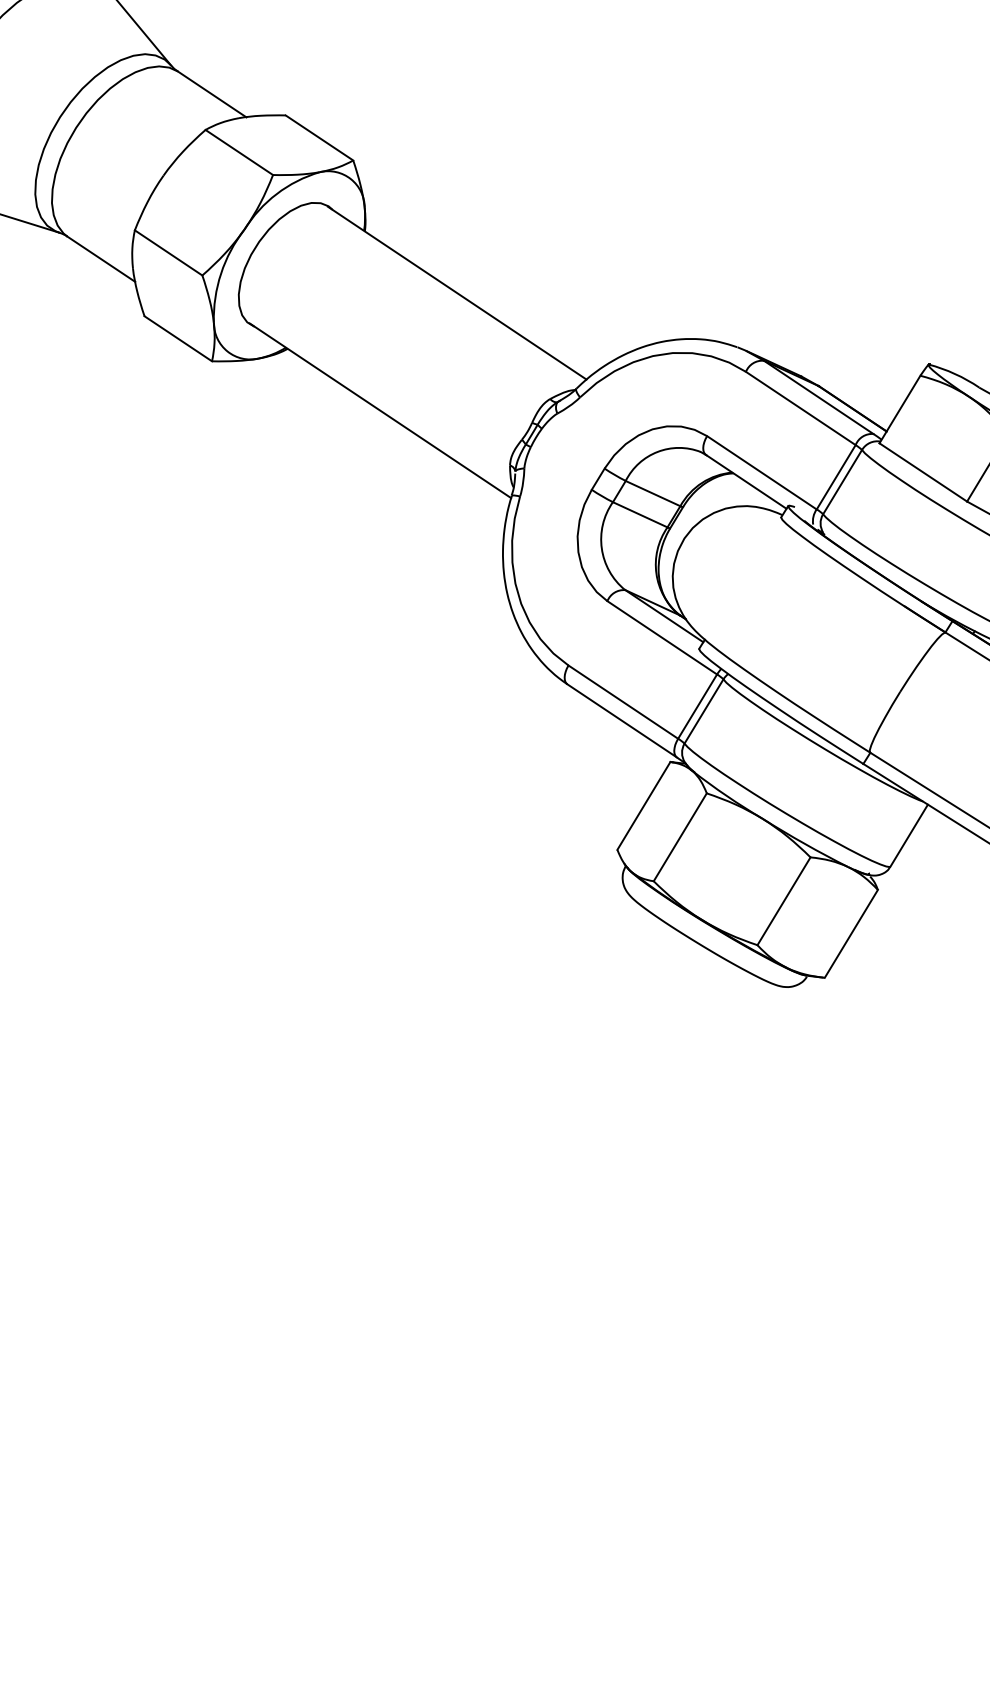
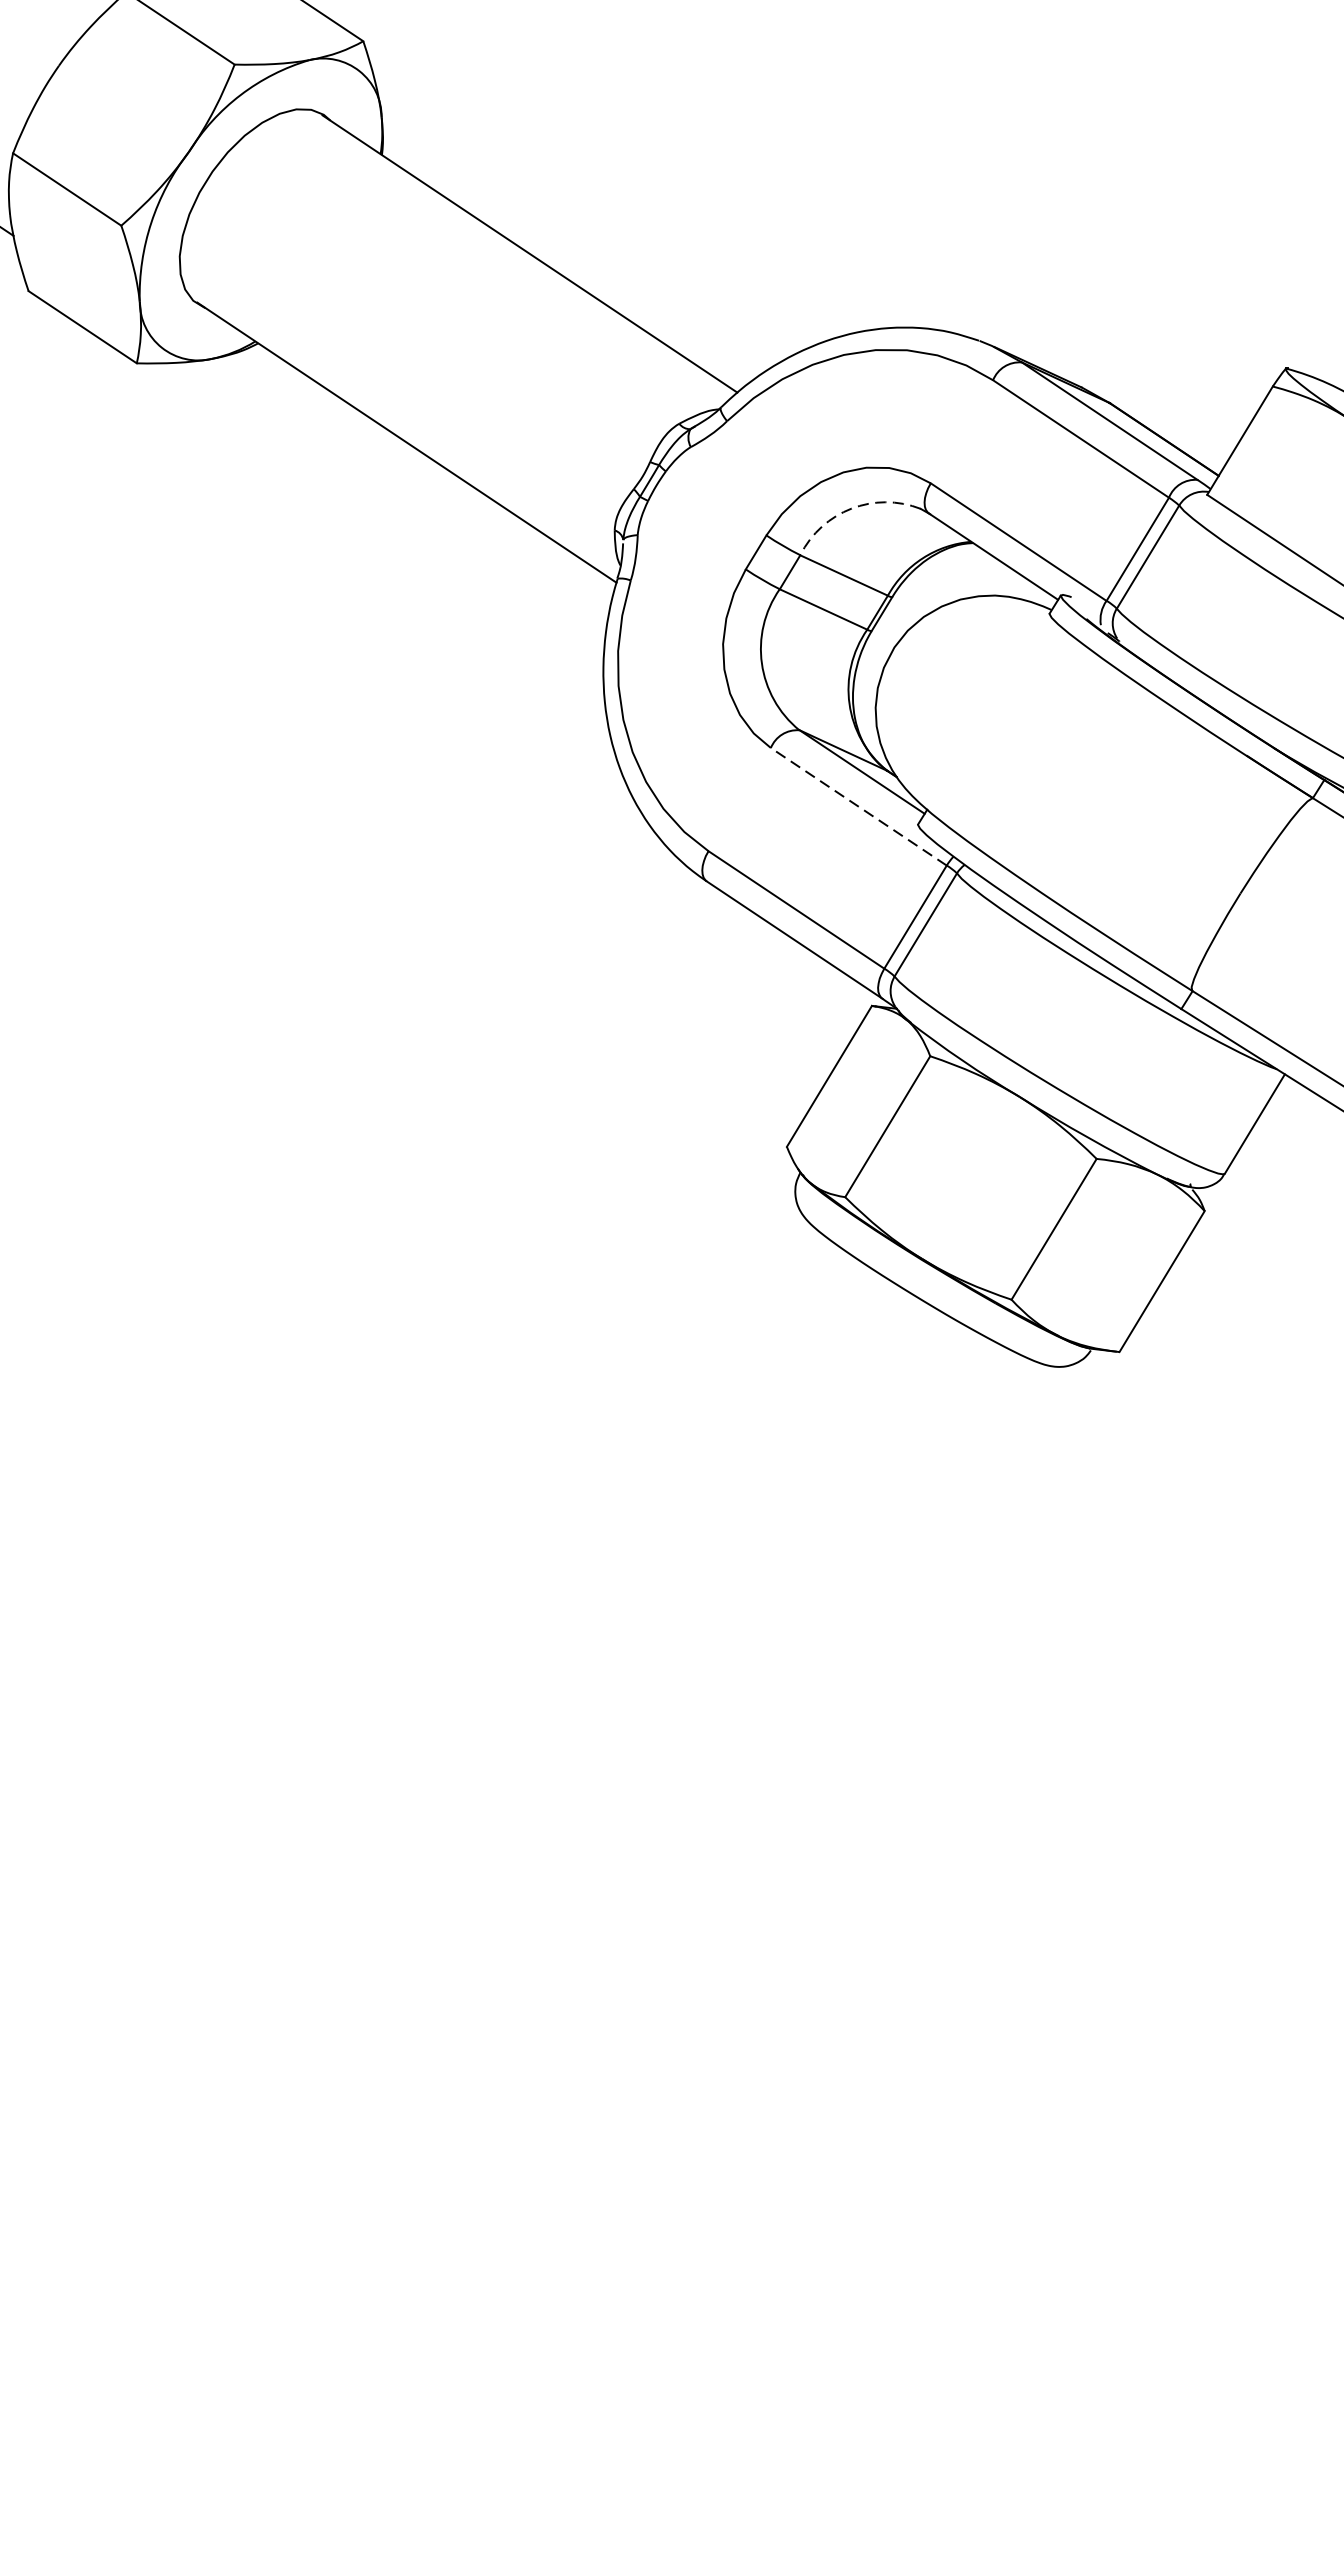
arc: (657, 451) -> (851, 507), solid -> dashed
line: (662, 637) -> (859, 806), solid -> dashed

